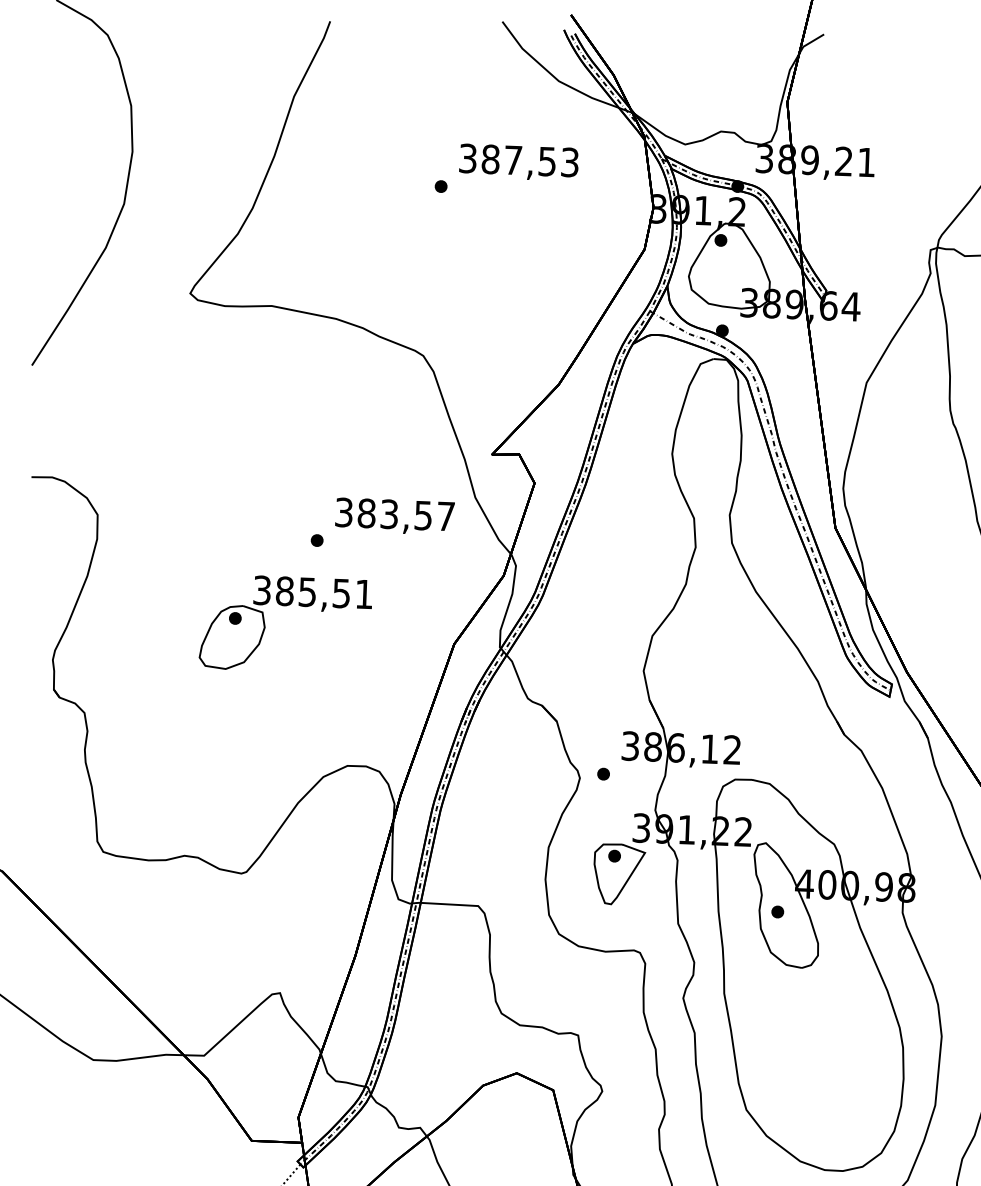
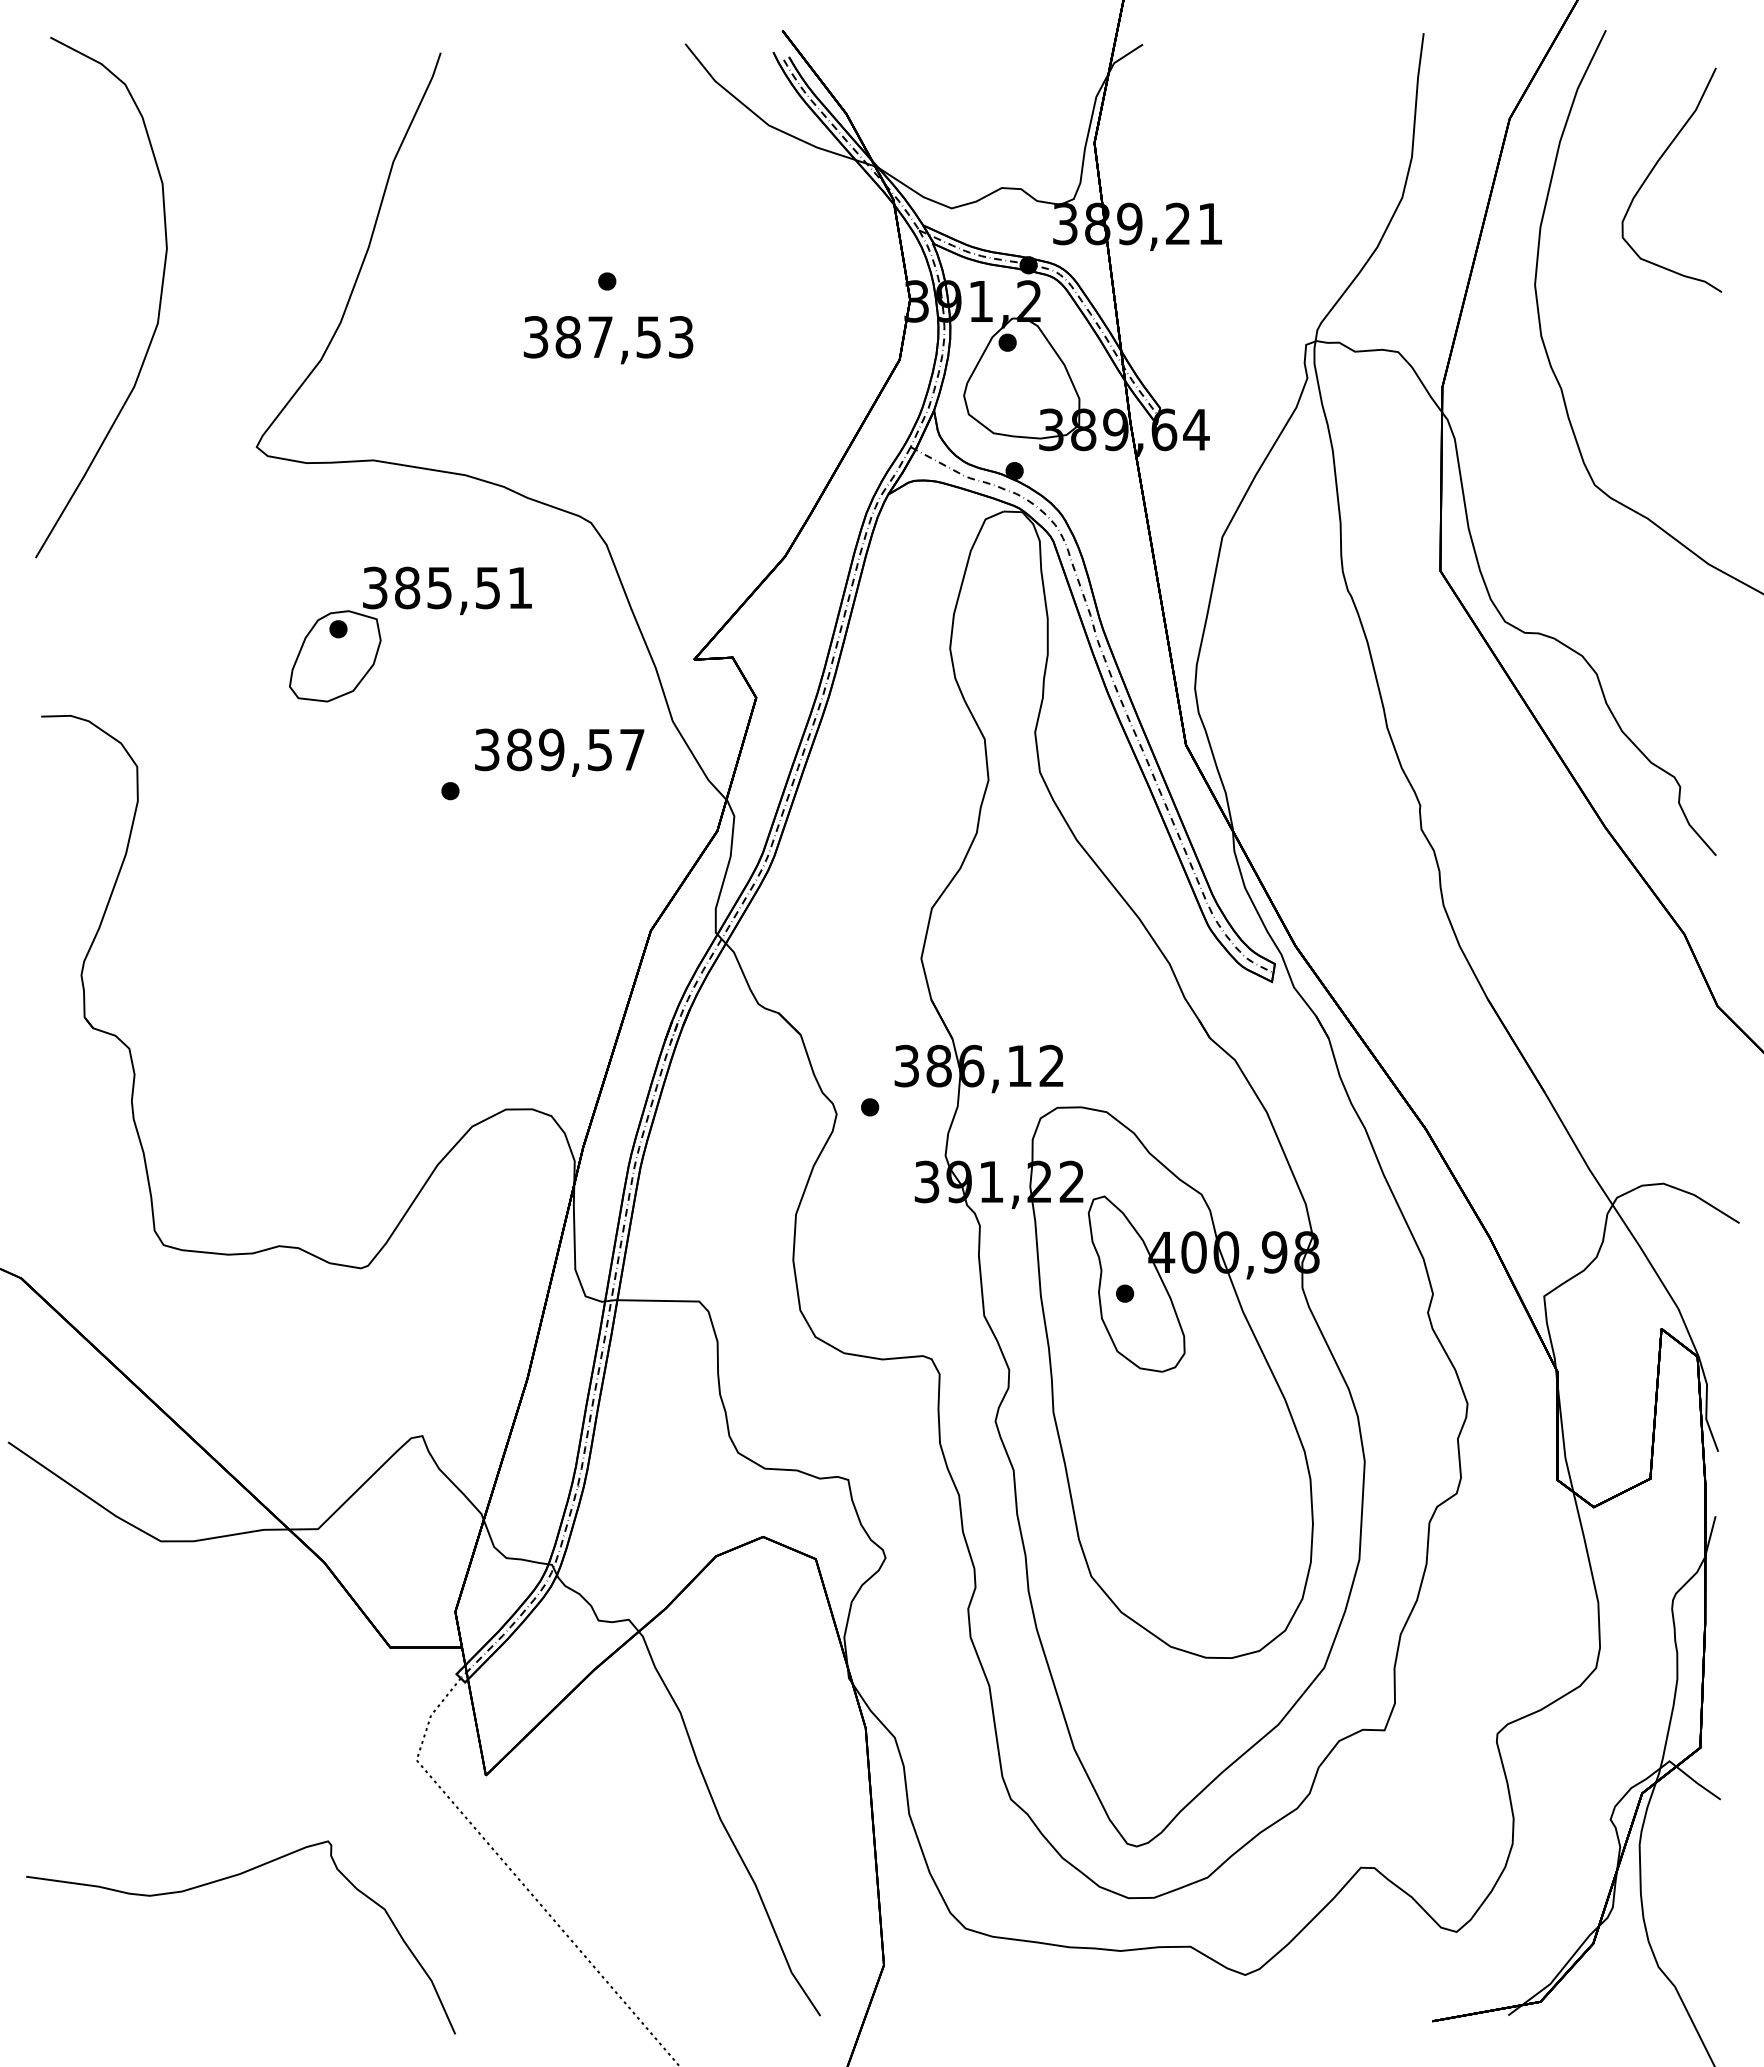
text: (518, 162) -> (608, 340), moved
text: (389, 514) -> (551, 749), 383,57 -> 389,57
part: (286, 606) -> (410, 609), moved
part: (619, 874) -> (897, 1248), removed

